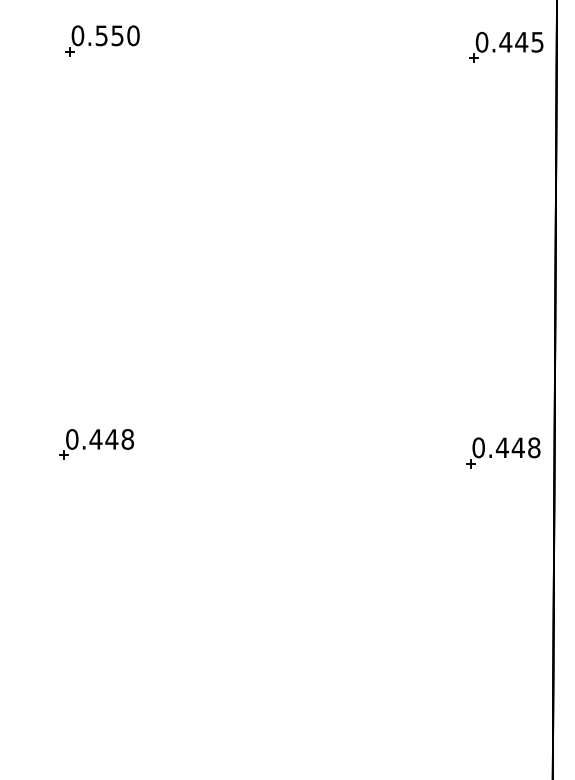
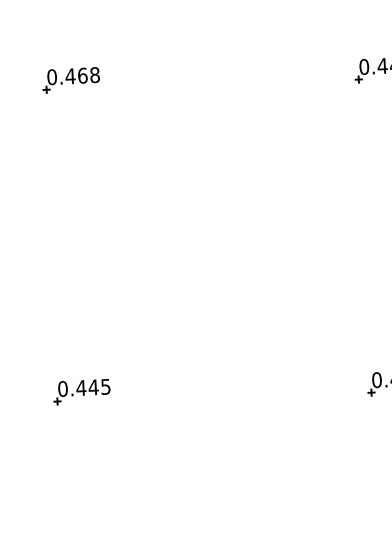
text: (117, 35) -> (82, 75), 0.550 -> 0.468
text: (127, 439) -> (105, 386), 0.448 -> 0.445

